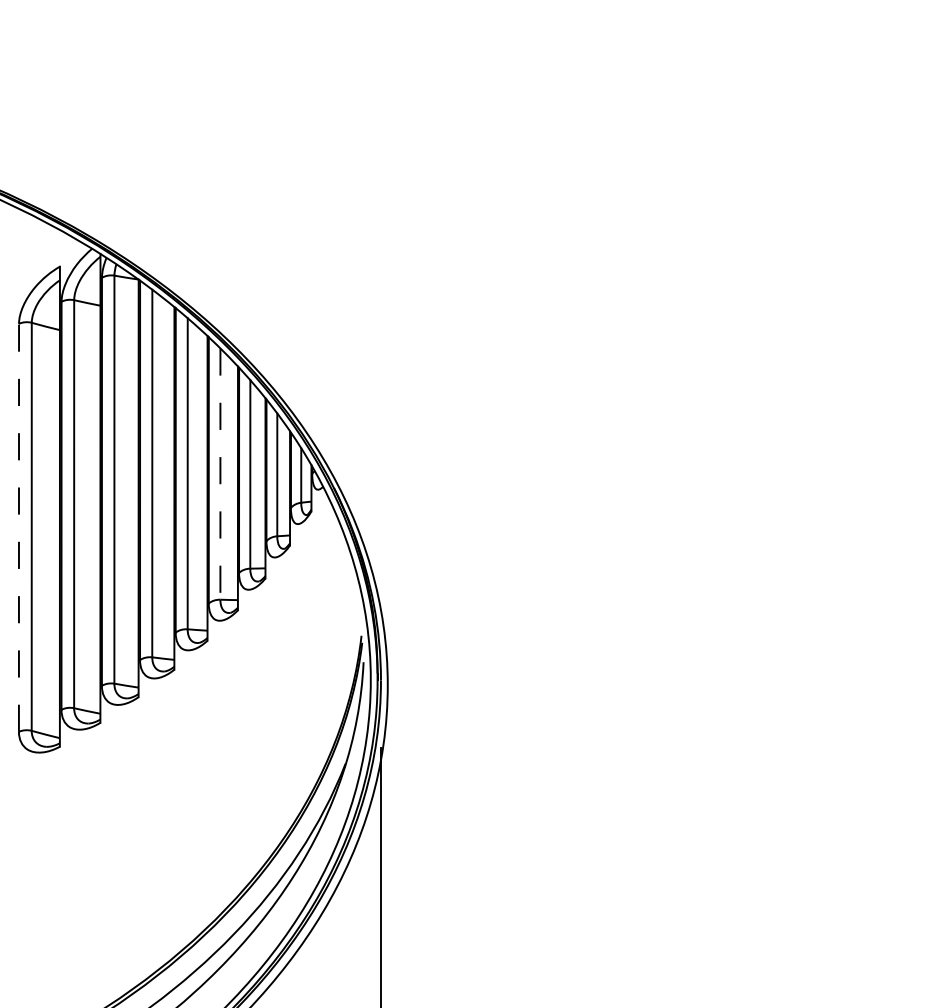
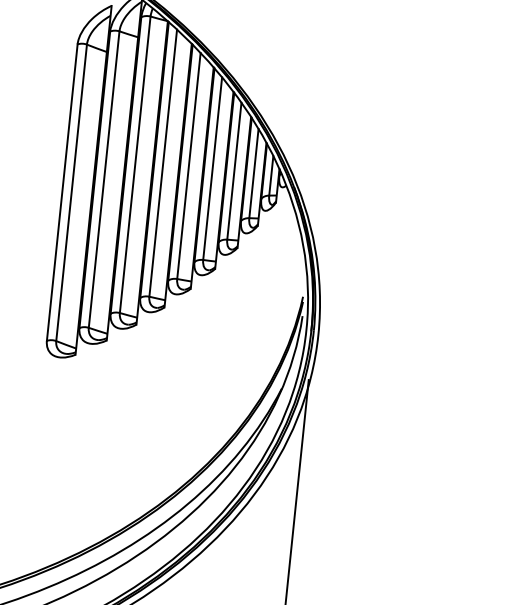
line: (220, 474) -> (212, 168), dashed -> solid
line: (18, 527) -> (61, 192), dashed -> solid

